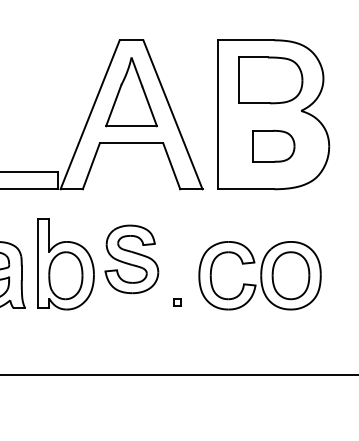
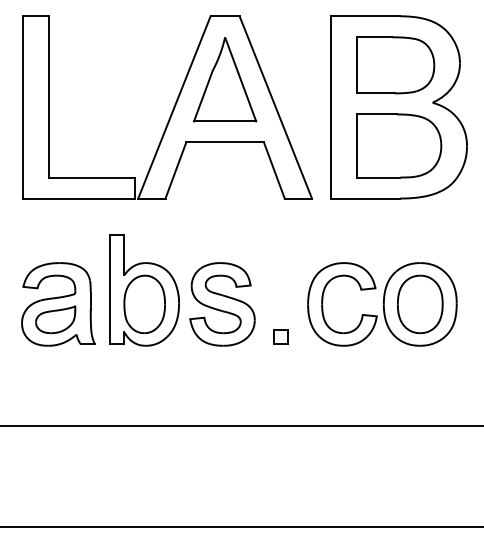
part: (274, 145) -> (399, 145), size x1.67
part: (131, 259) -> (222, 304), moved
part: (176, 301) -> (280, 336), size x1.67

